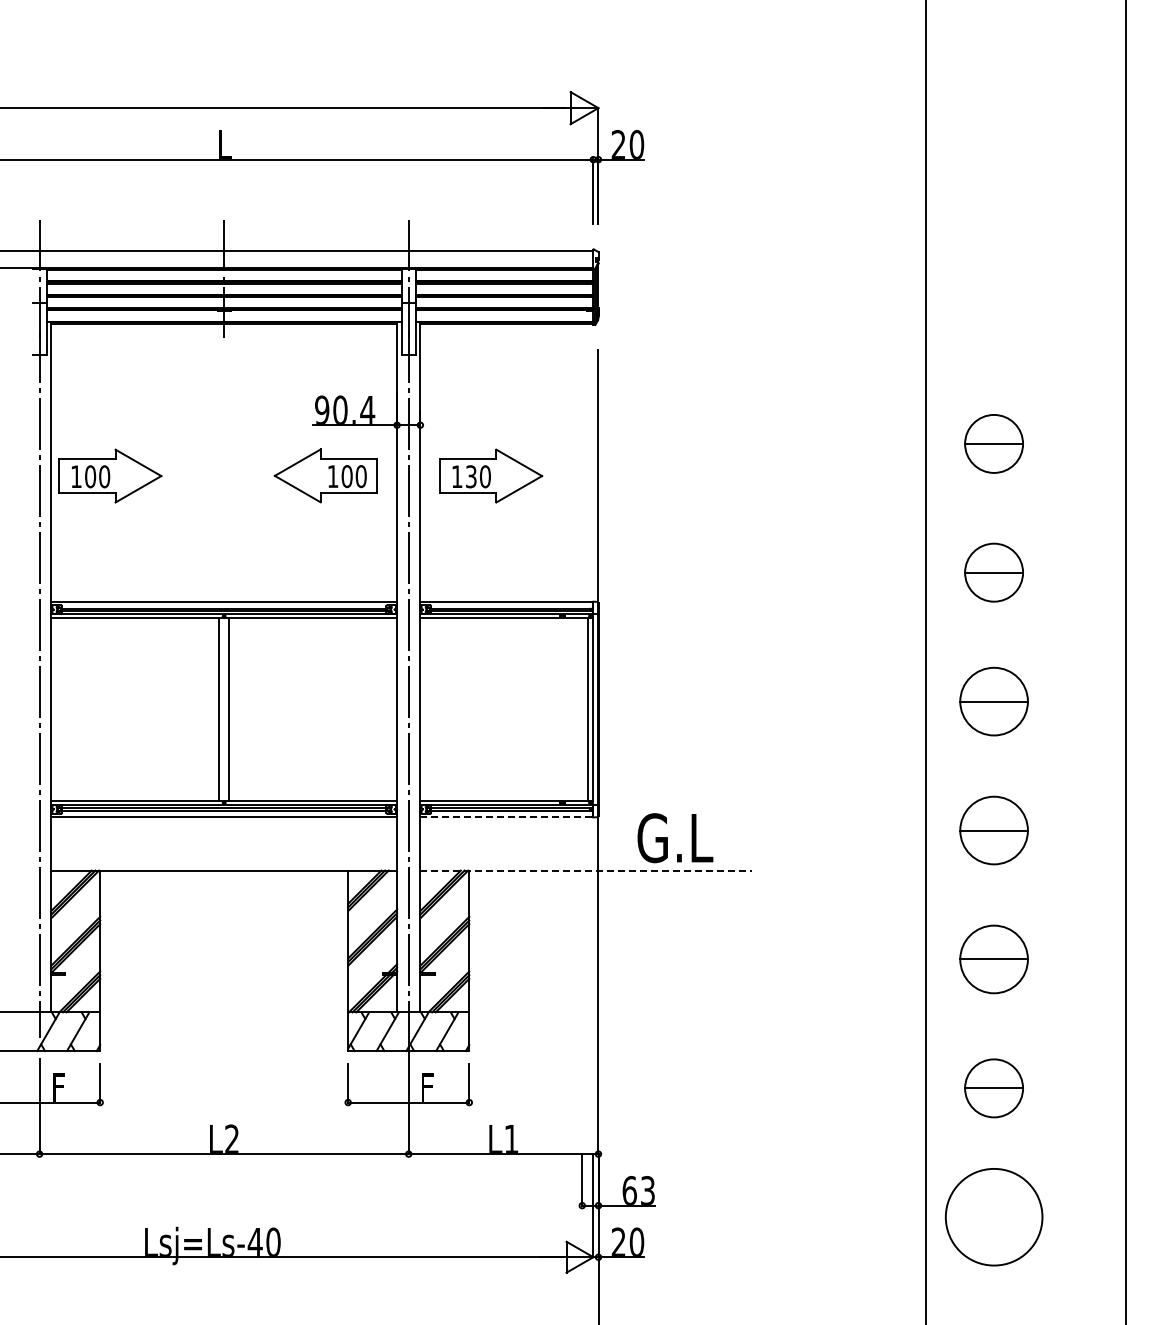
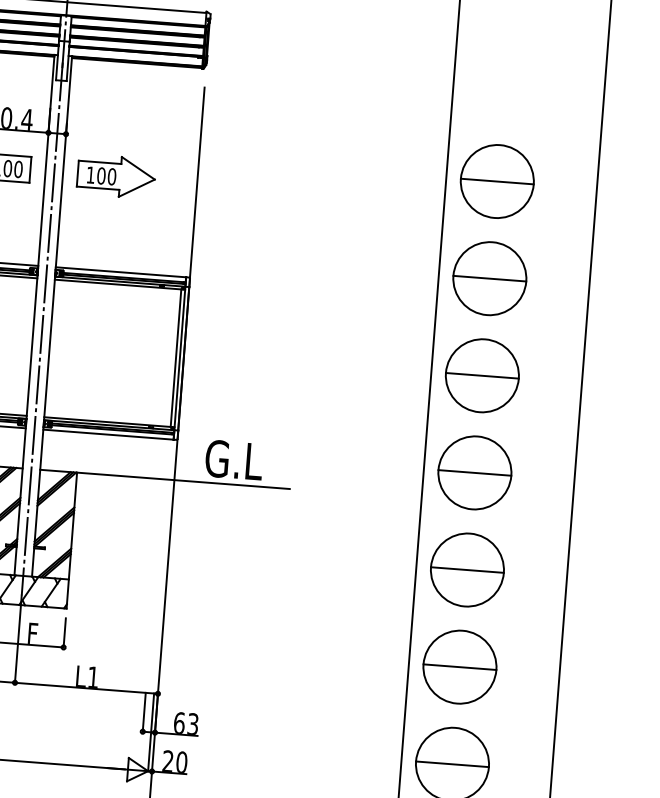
part: (993, 443) -> (496, 181), size x1.67
text: (470, 476) -> (100, 175), 130 -> 100
part: (993, 572) -> (489, 278), size x1.67
part: (993, 701) -> (481, 375), size x1.43
line: (507, 817) -> (108, 434), dashed -> solid
part: (993, 830) -> (474, 472), size x1.43
line: (585, 870) -> (164, 479), dashed -> solid
part: (993, 959) -> (466, 570), size x1.43
part: (993, 1088) -> (459, 667), size x1.67
line: (993, 1217) -> (451, 764), added

